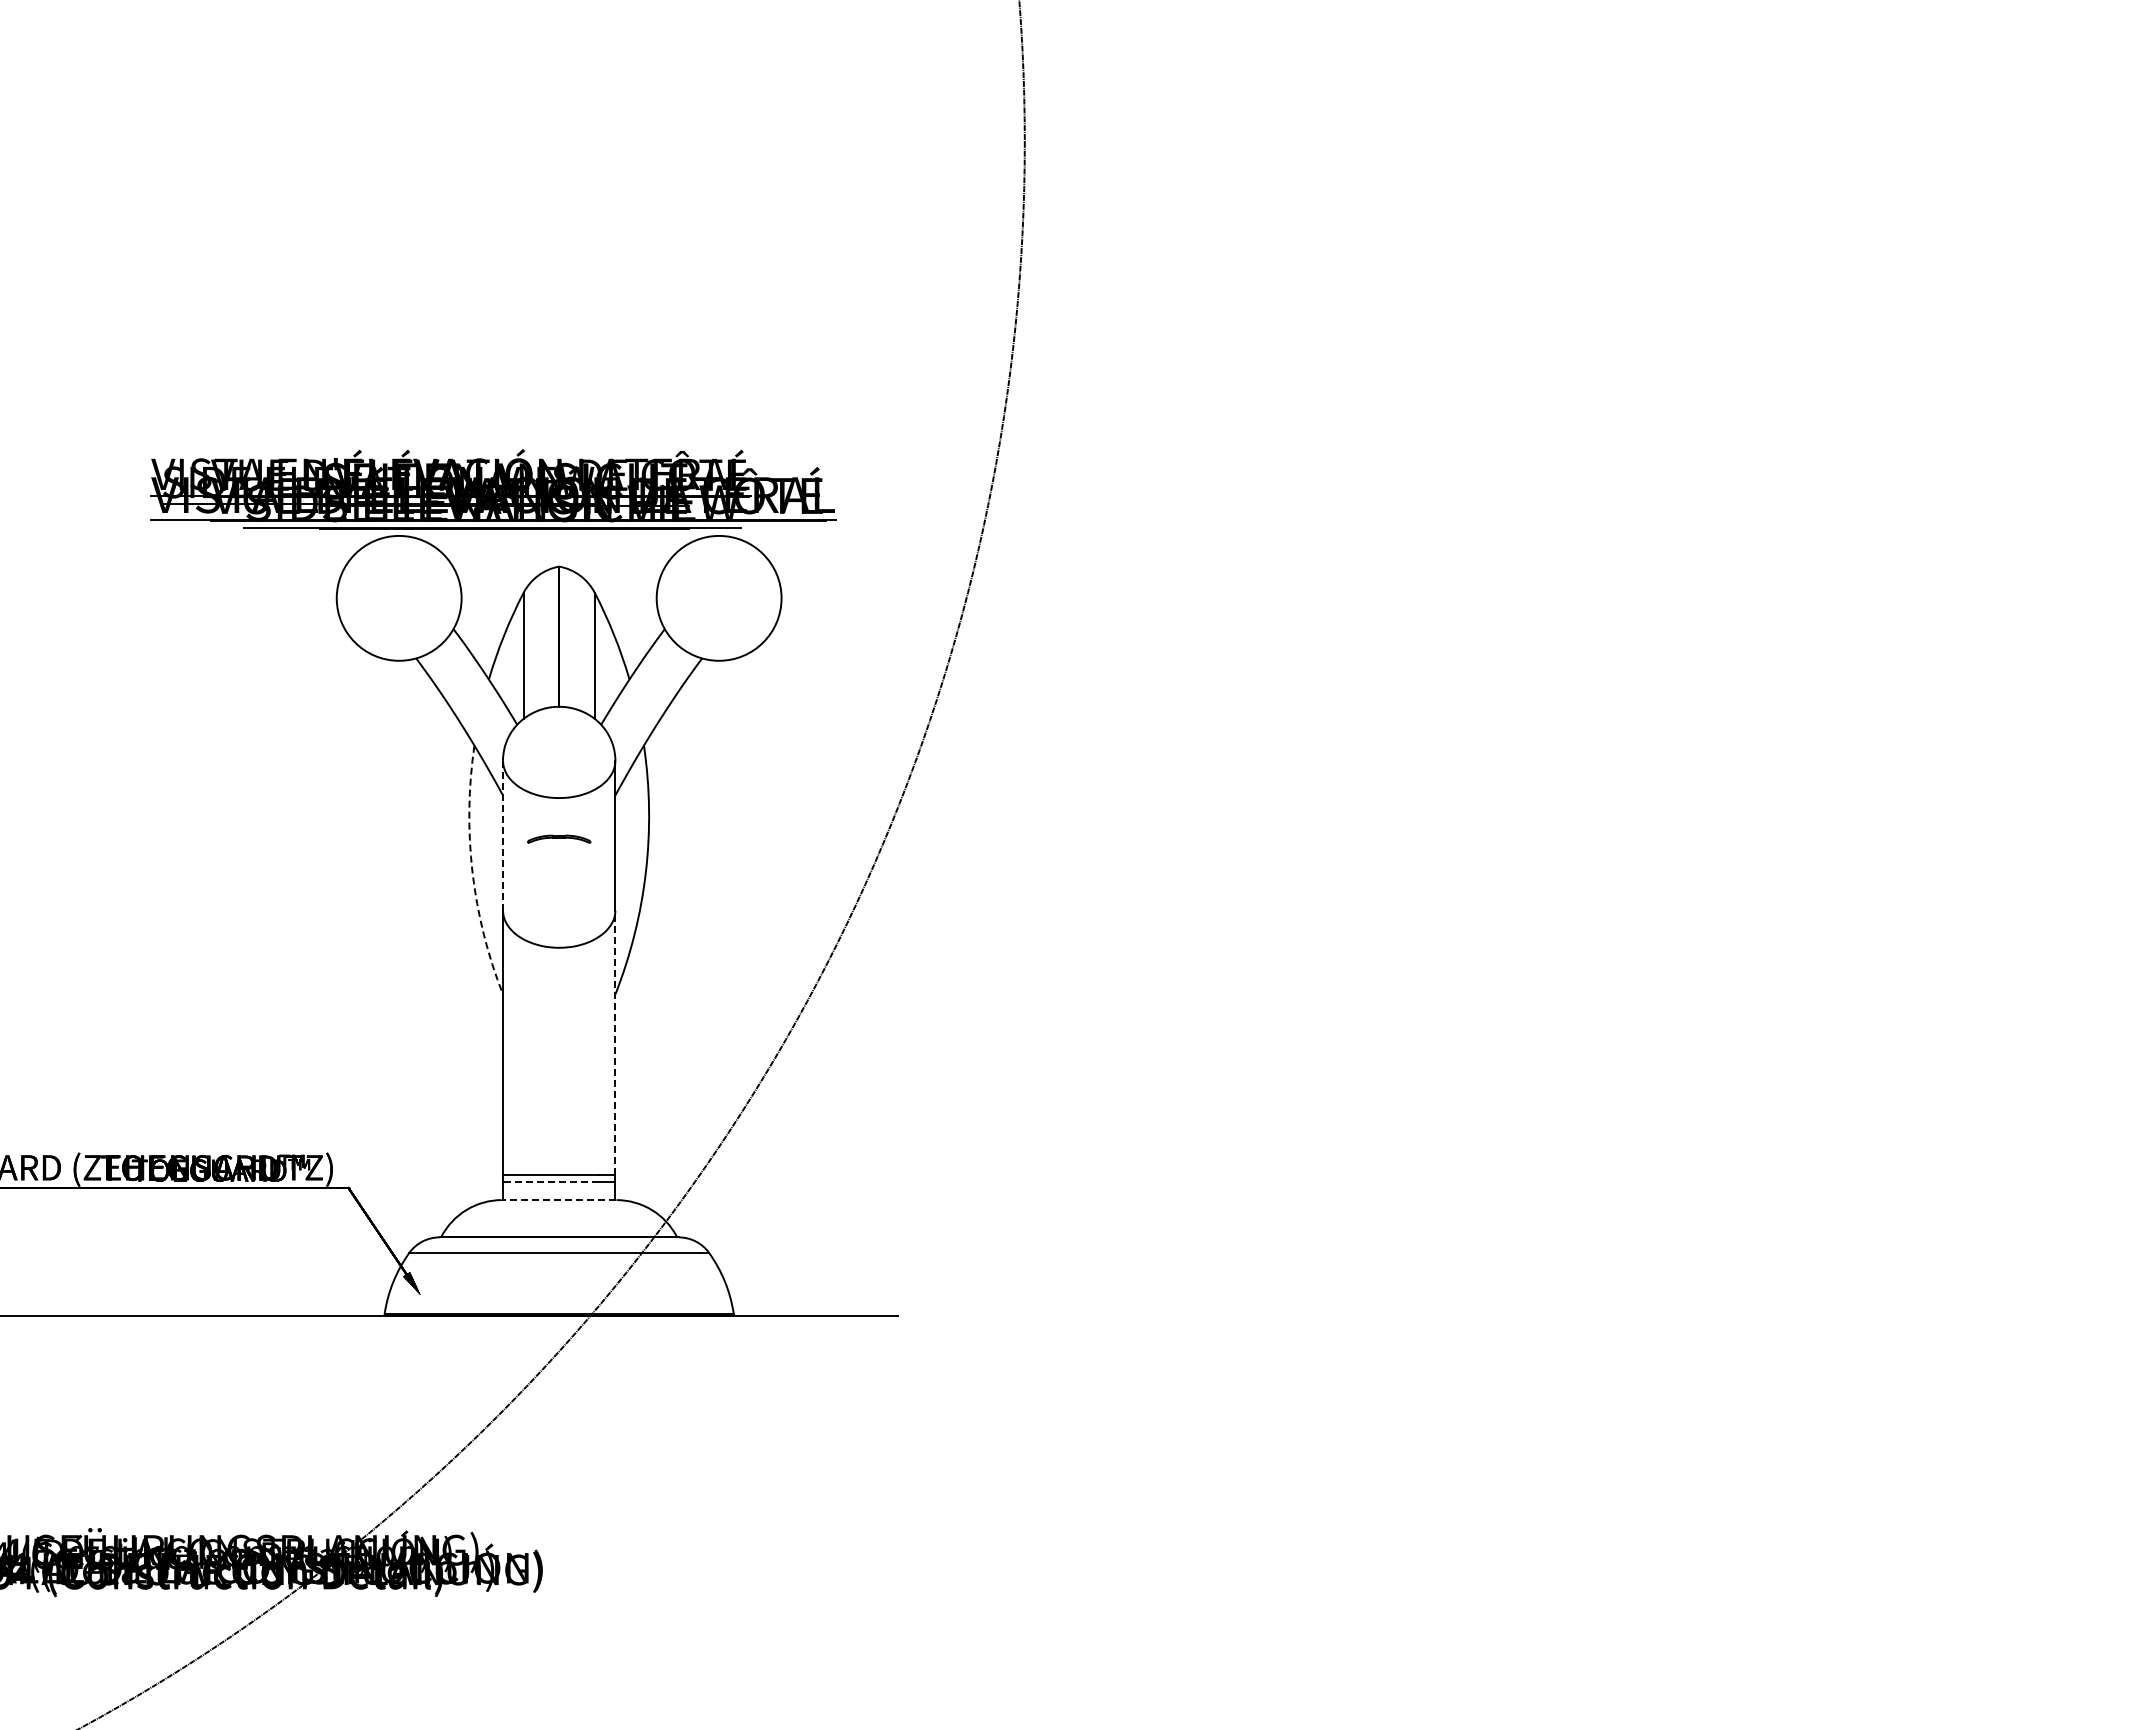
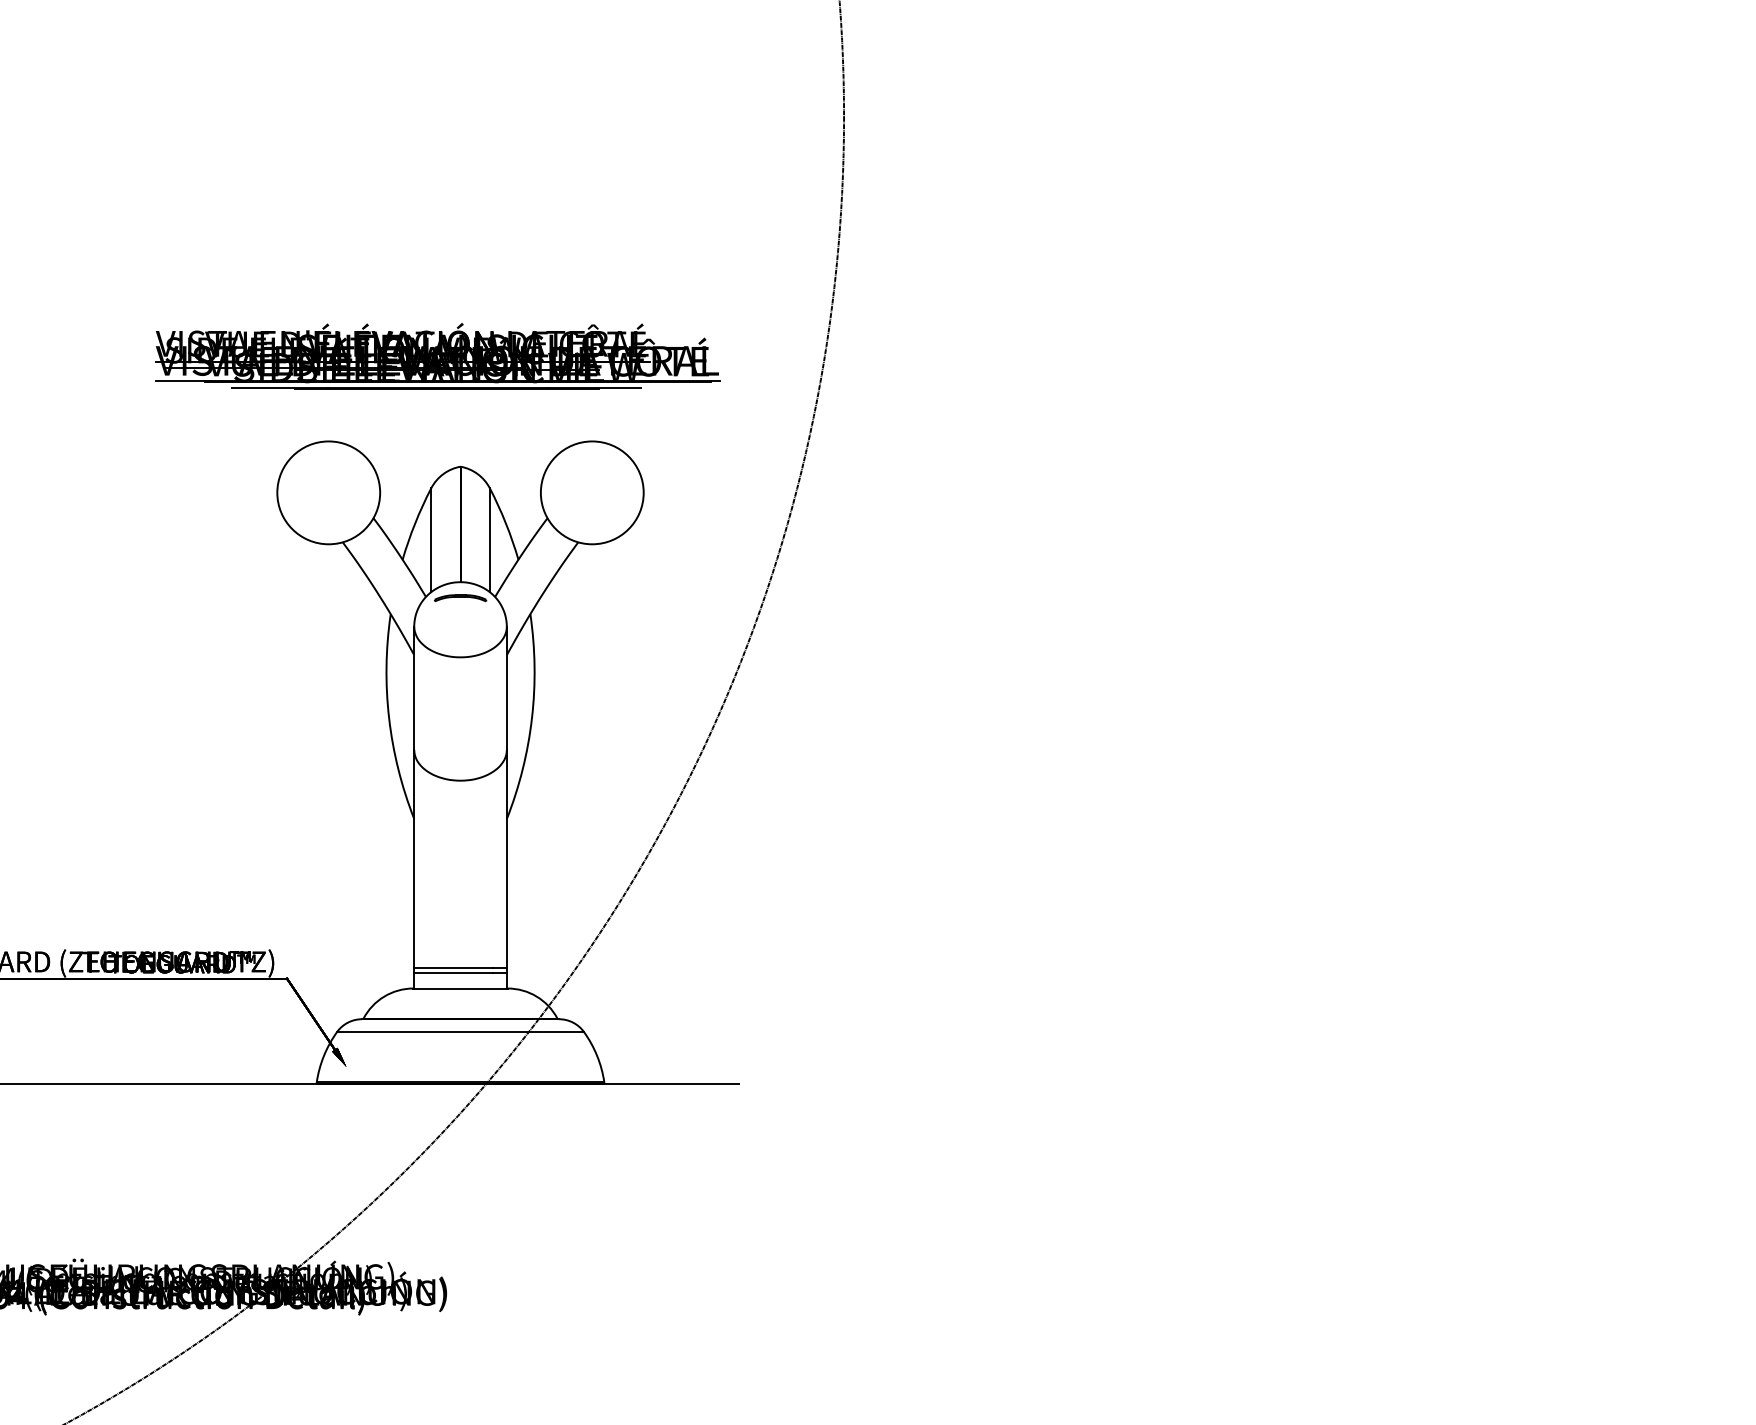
part: (493, 489) -> (437, 356), moved
line: (503, 835) -> (414, 688), dashed -> solid
part: (559, 838) -> (460, 597), moved
arc: (472, 872) -> (389, 718), dashed -> solid
line: (615, 1042) -> (506, 858), dashed -> solid
line: (550, 1181) -> (453, 973), dashed -> solid
line: (558, 1200) -> (459, 988), dashed -> solid

